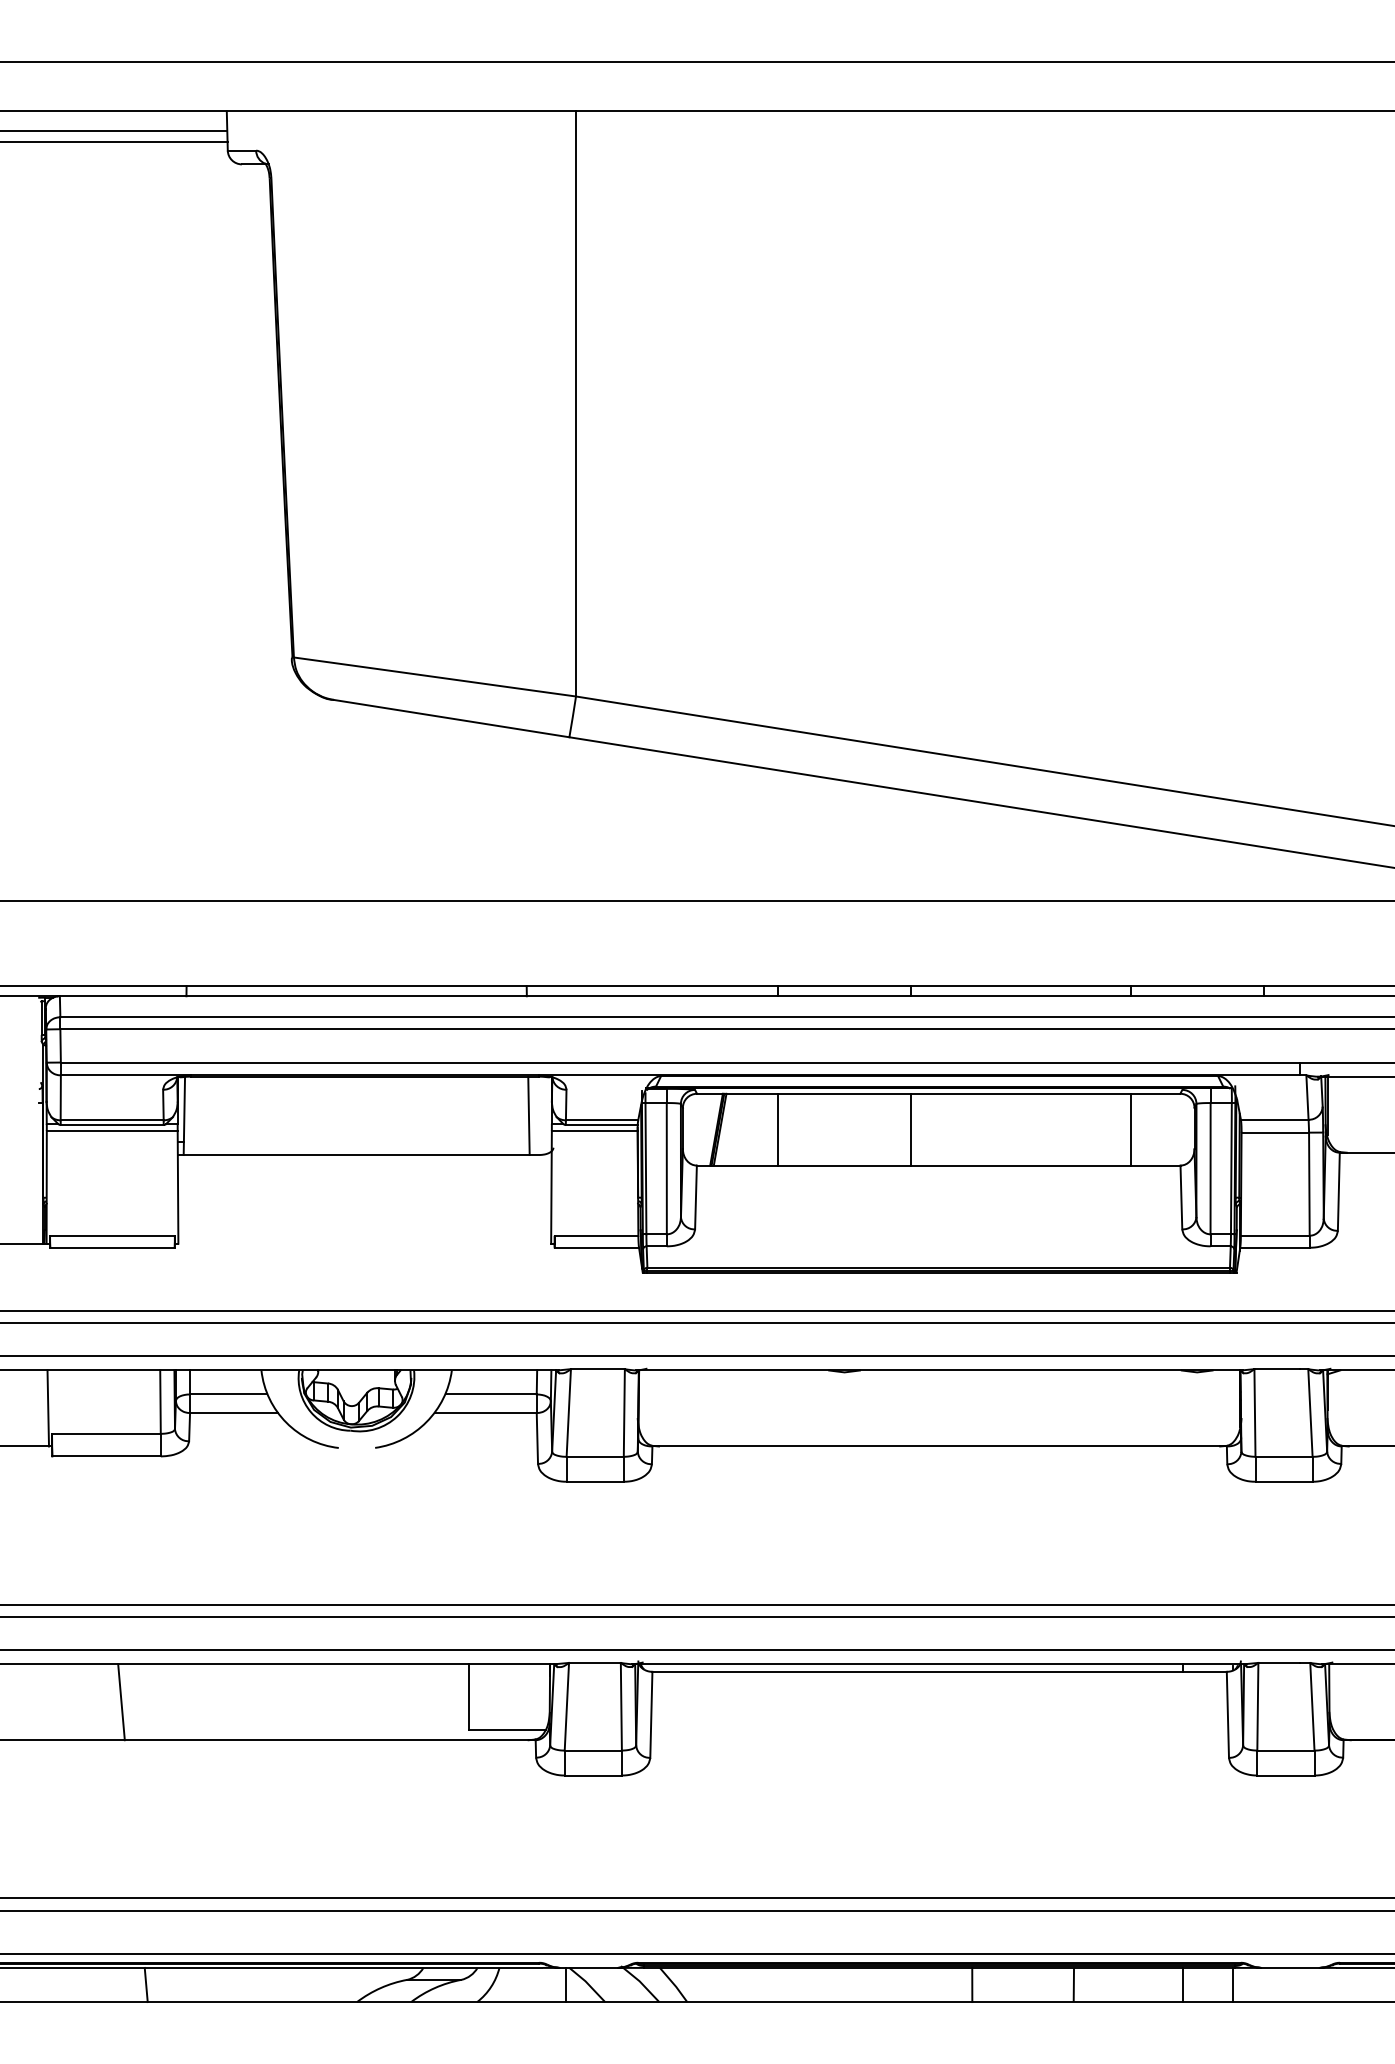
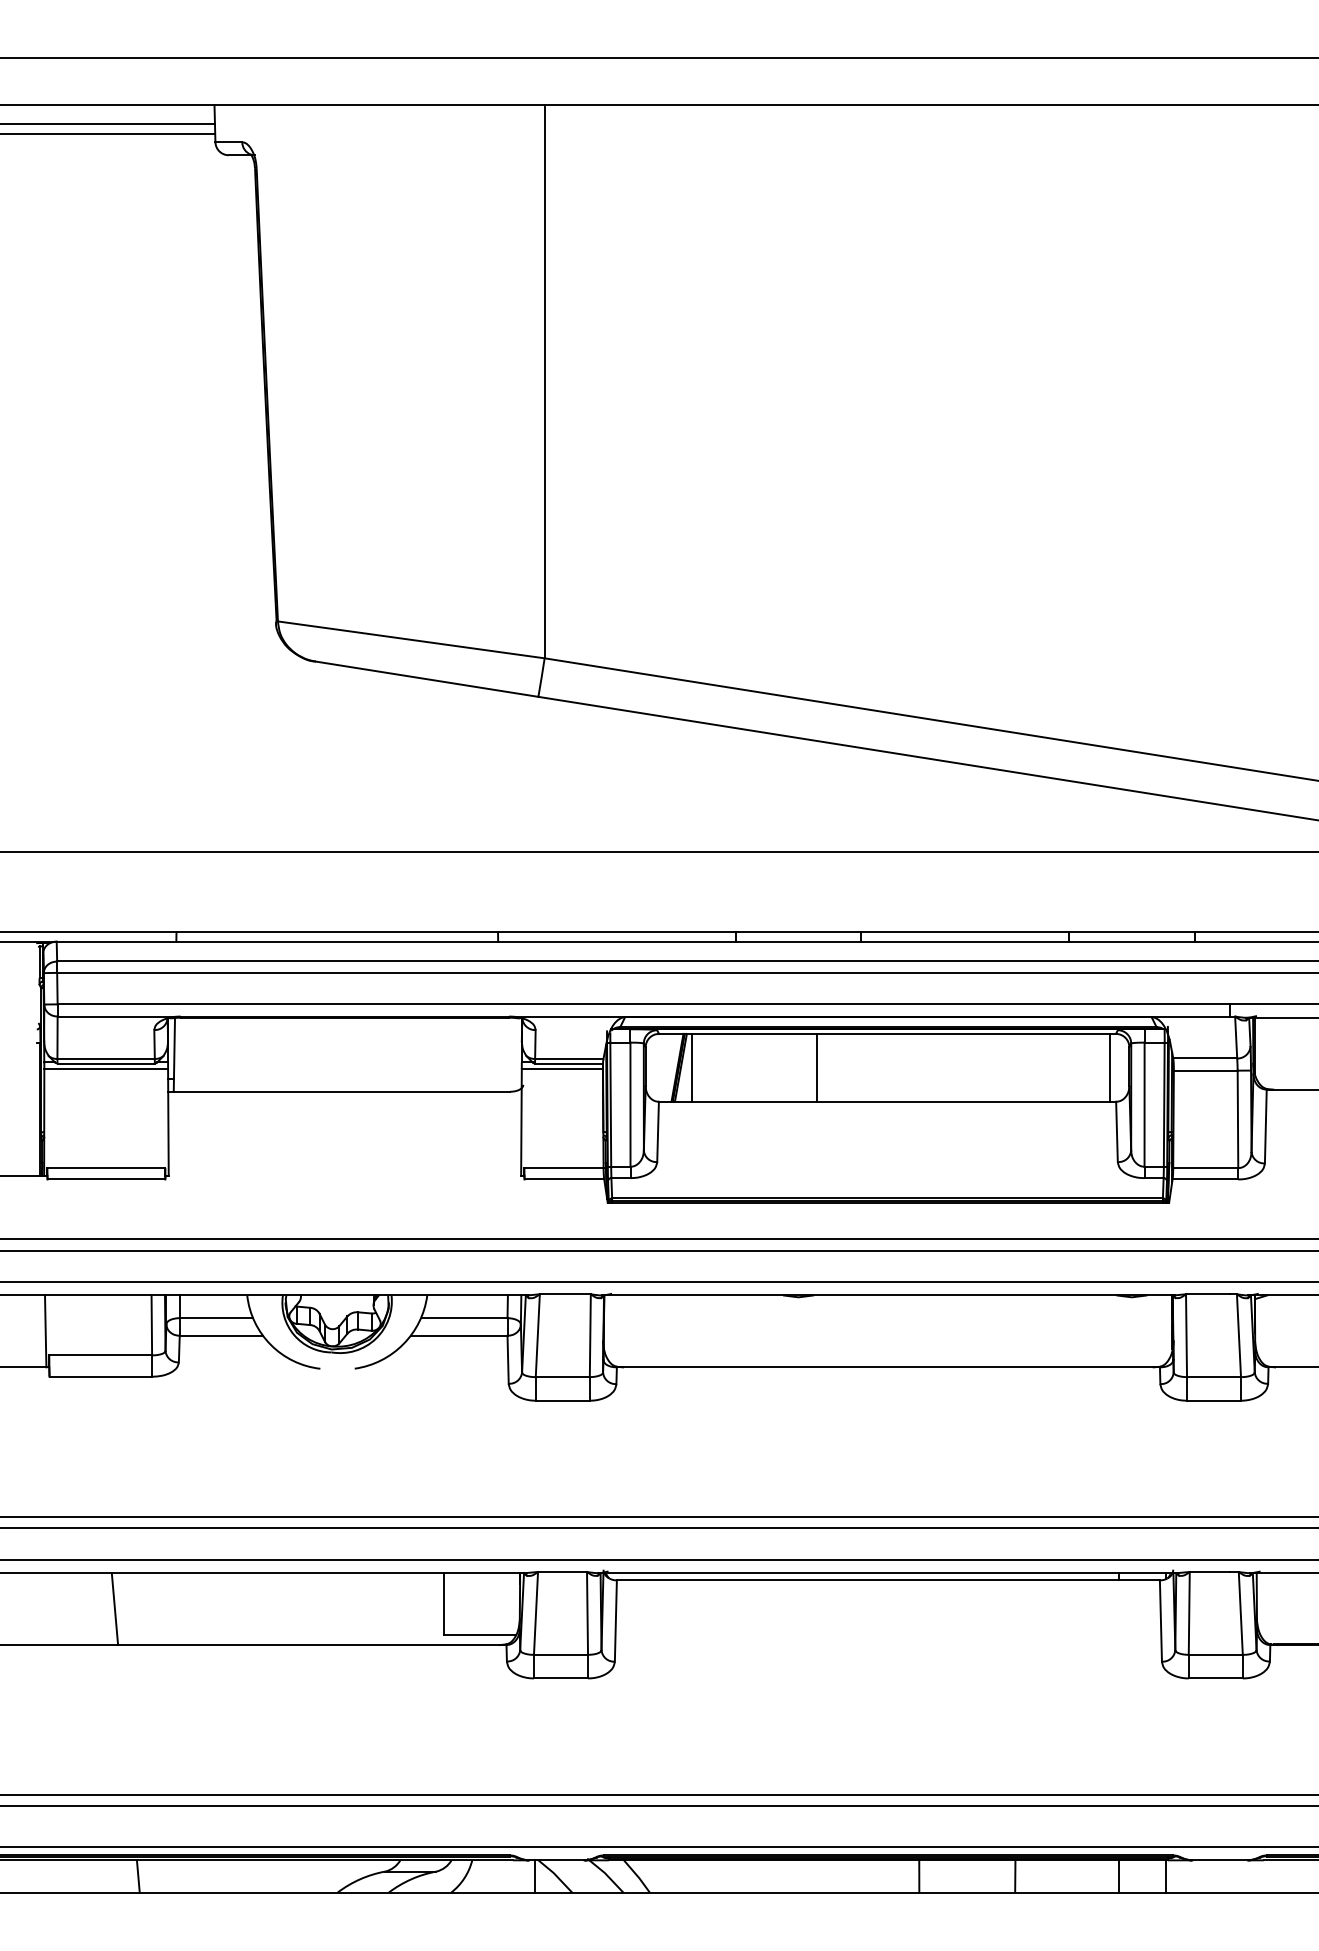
line: (528, 1115) -> (499, 1054), removed
line: (778, 1129) -> (692, 1067), moved
line: (910, 1129) -> (816, 1067), moved
line: (1130, 1129) -> (1109, 1067), moved

